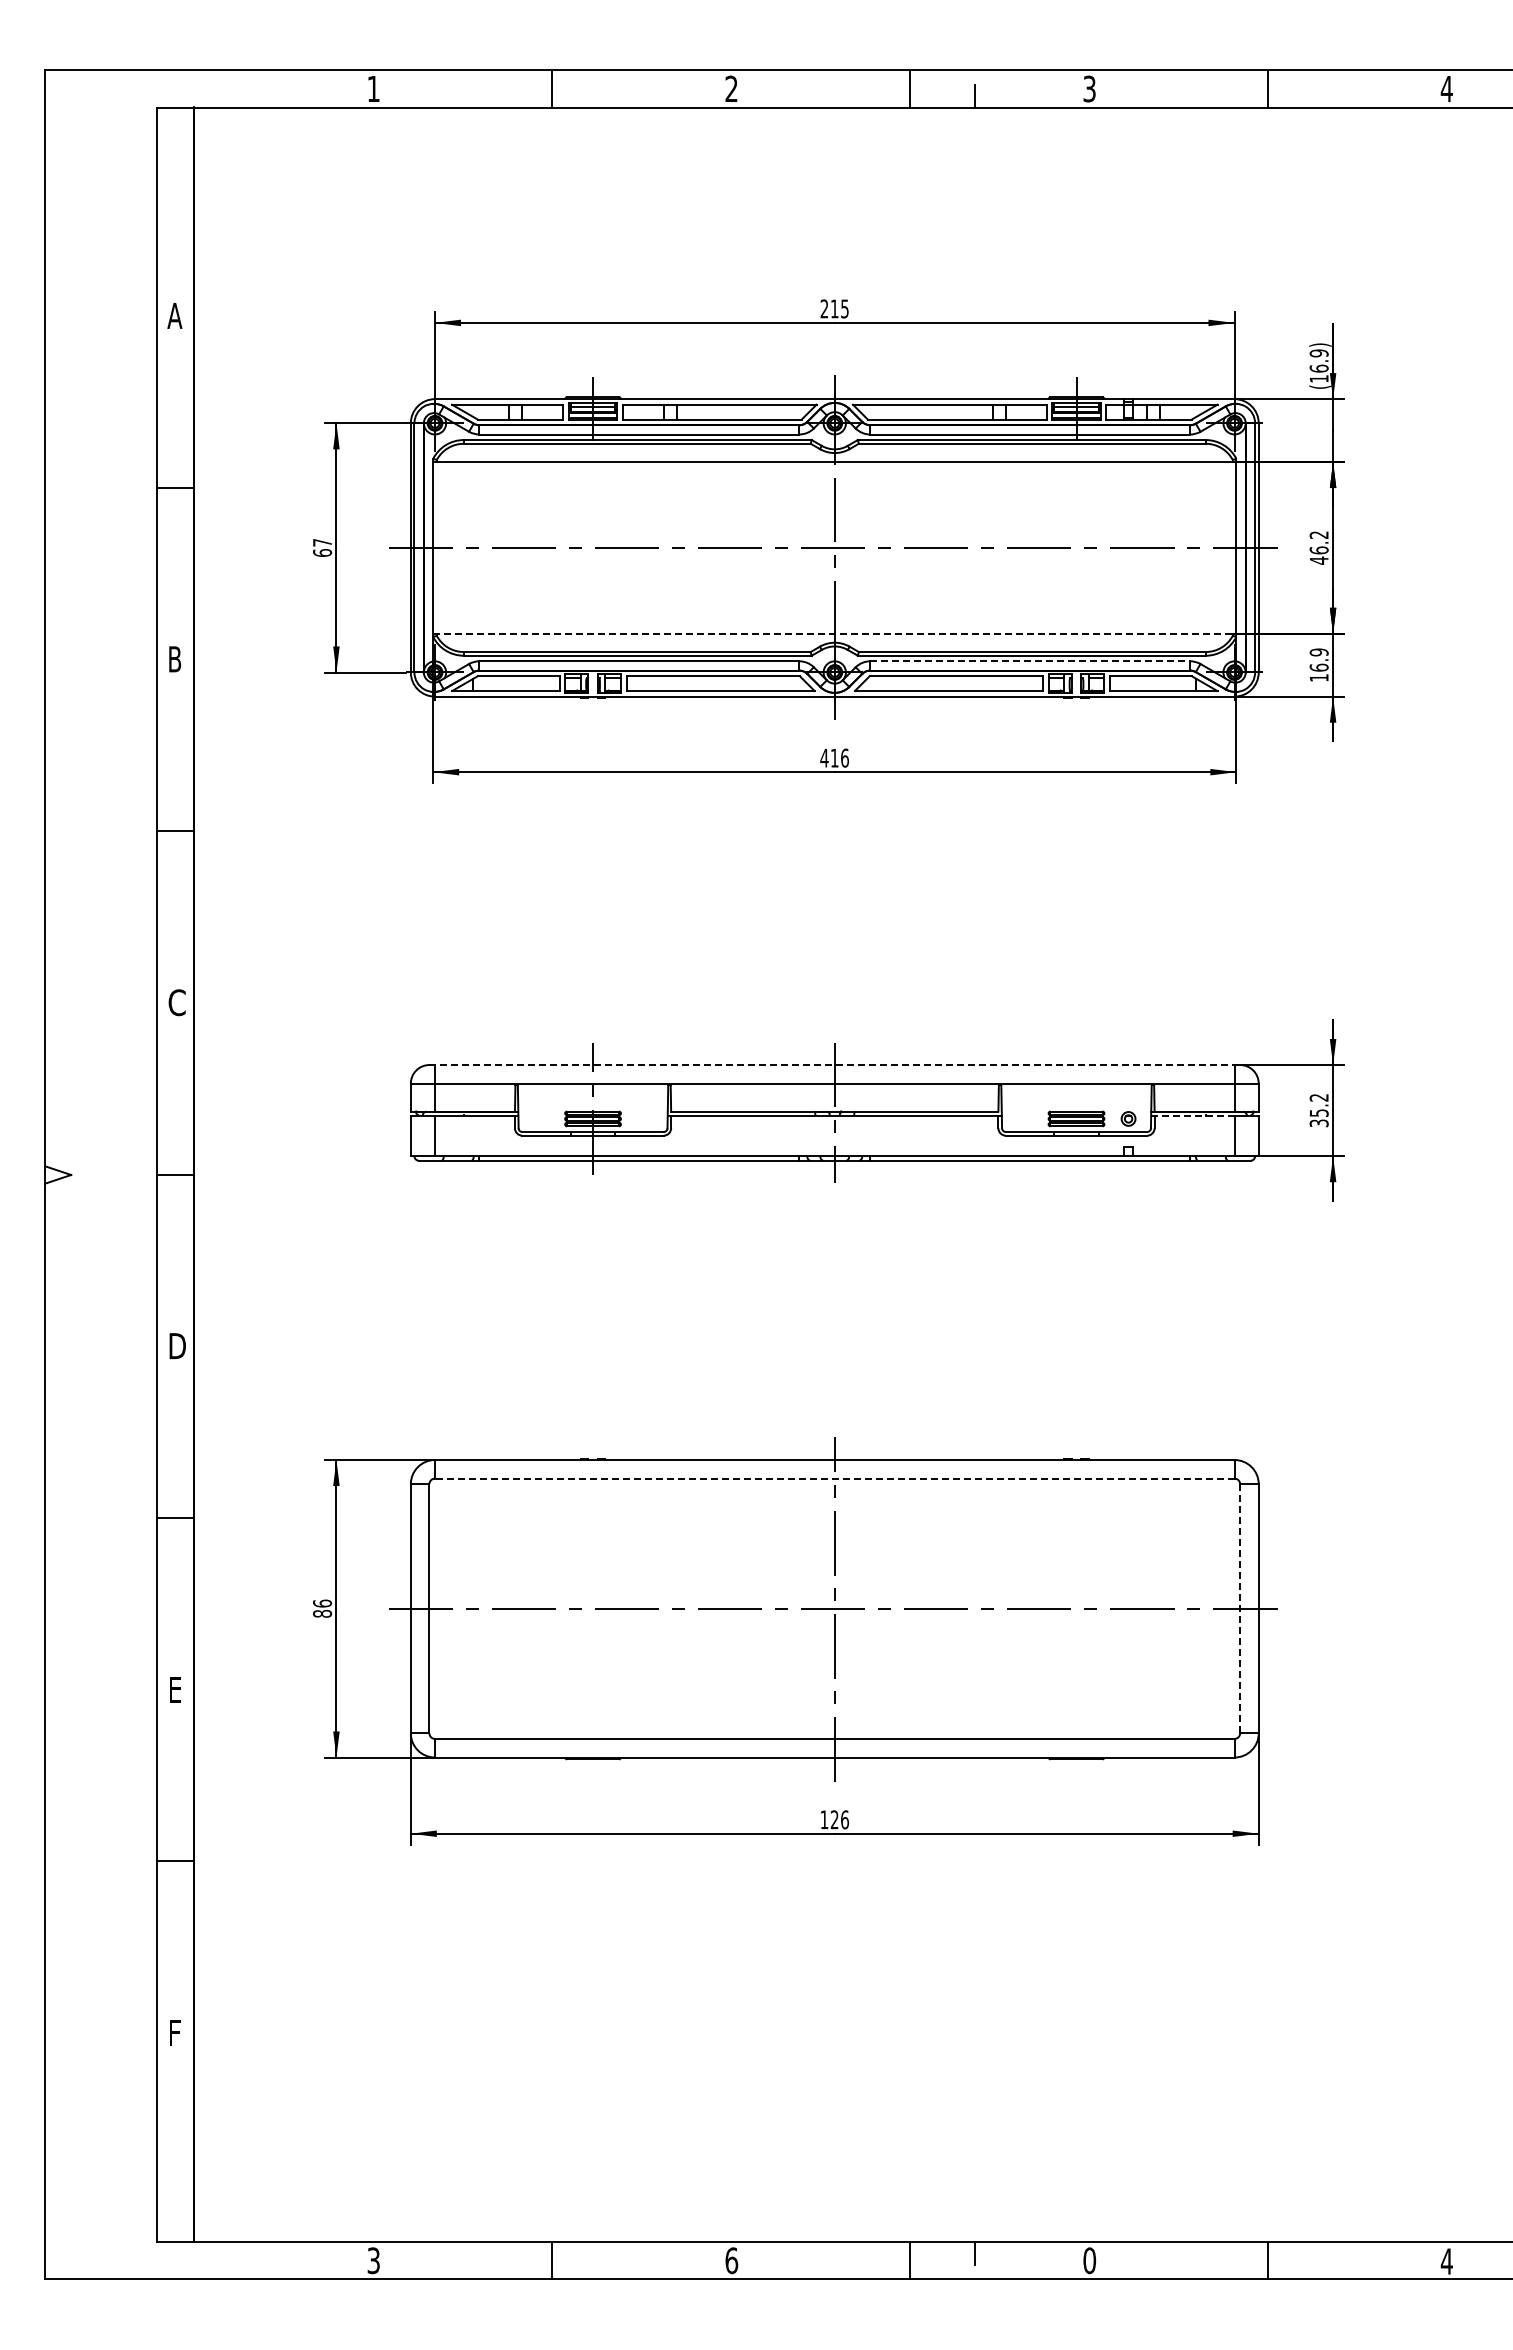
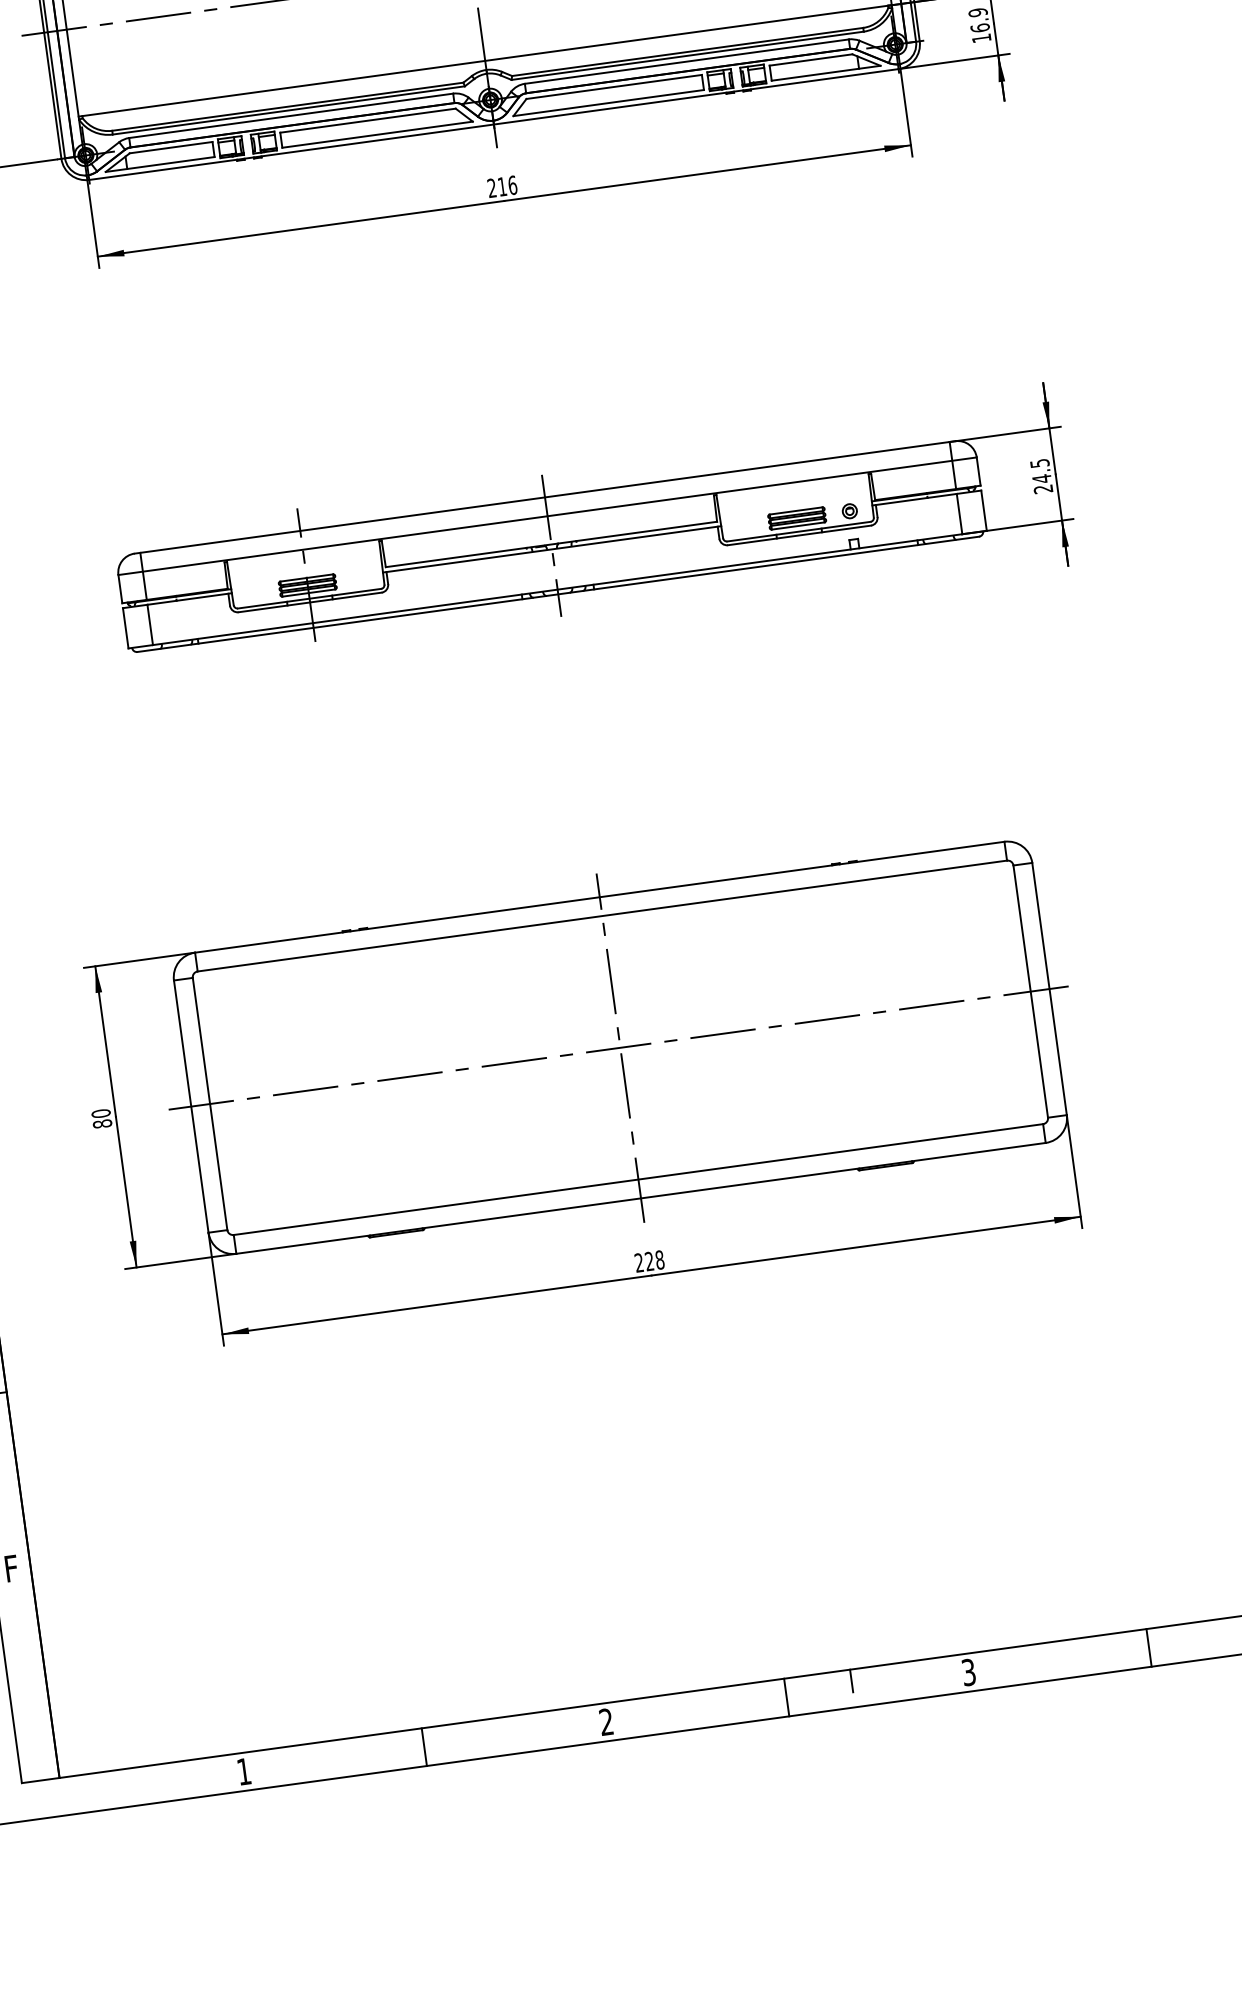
line: (834, 633) -> (484, 60), dashed -> solid
line: (1030, 661) -> (687, 61), dashed -> solid
text: (824, 757) -> (491, 187), 416 -> 216
line: (835, 1065) -> (545, 497), dashed -> solid
text: (1318, 1110) -> (1040, 476), 35.2 -> 24.5
line: (1192, 1116) -> (914, 499), dashed -> solid
line: (834, 1478) -> (602, 915), dashed -> solid
text: (322, 1603) -> (101, 1113), 86 -> 80
line: (1240, 1608) -> (1031, 991), dashed -> solid
text: (834, 1819) -> (649, 1261), 126 -> 228
text: (373, 2260) -> (243, 1771), 3 -> 1
text: (731, 2260) -> (606, 1721), 6 -> 2
text: (1089, 2260) -> (968, 1672), 0 -> 3

